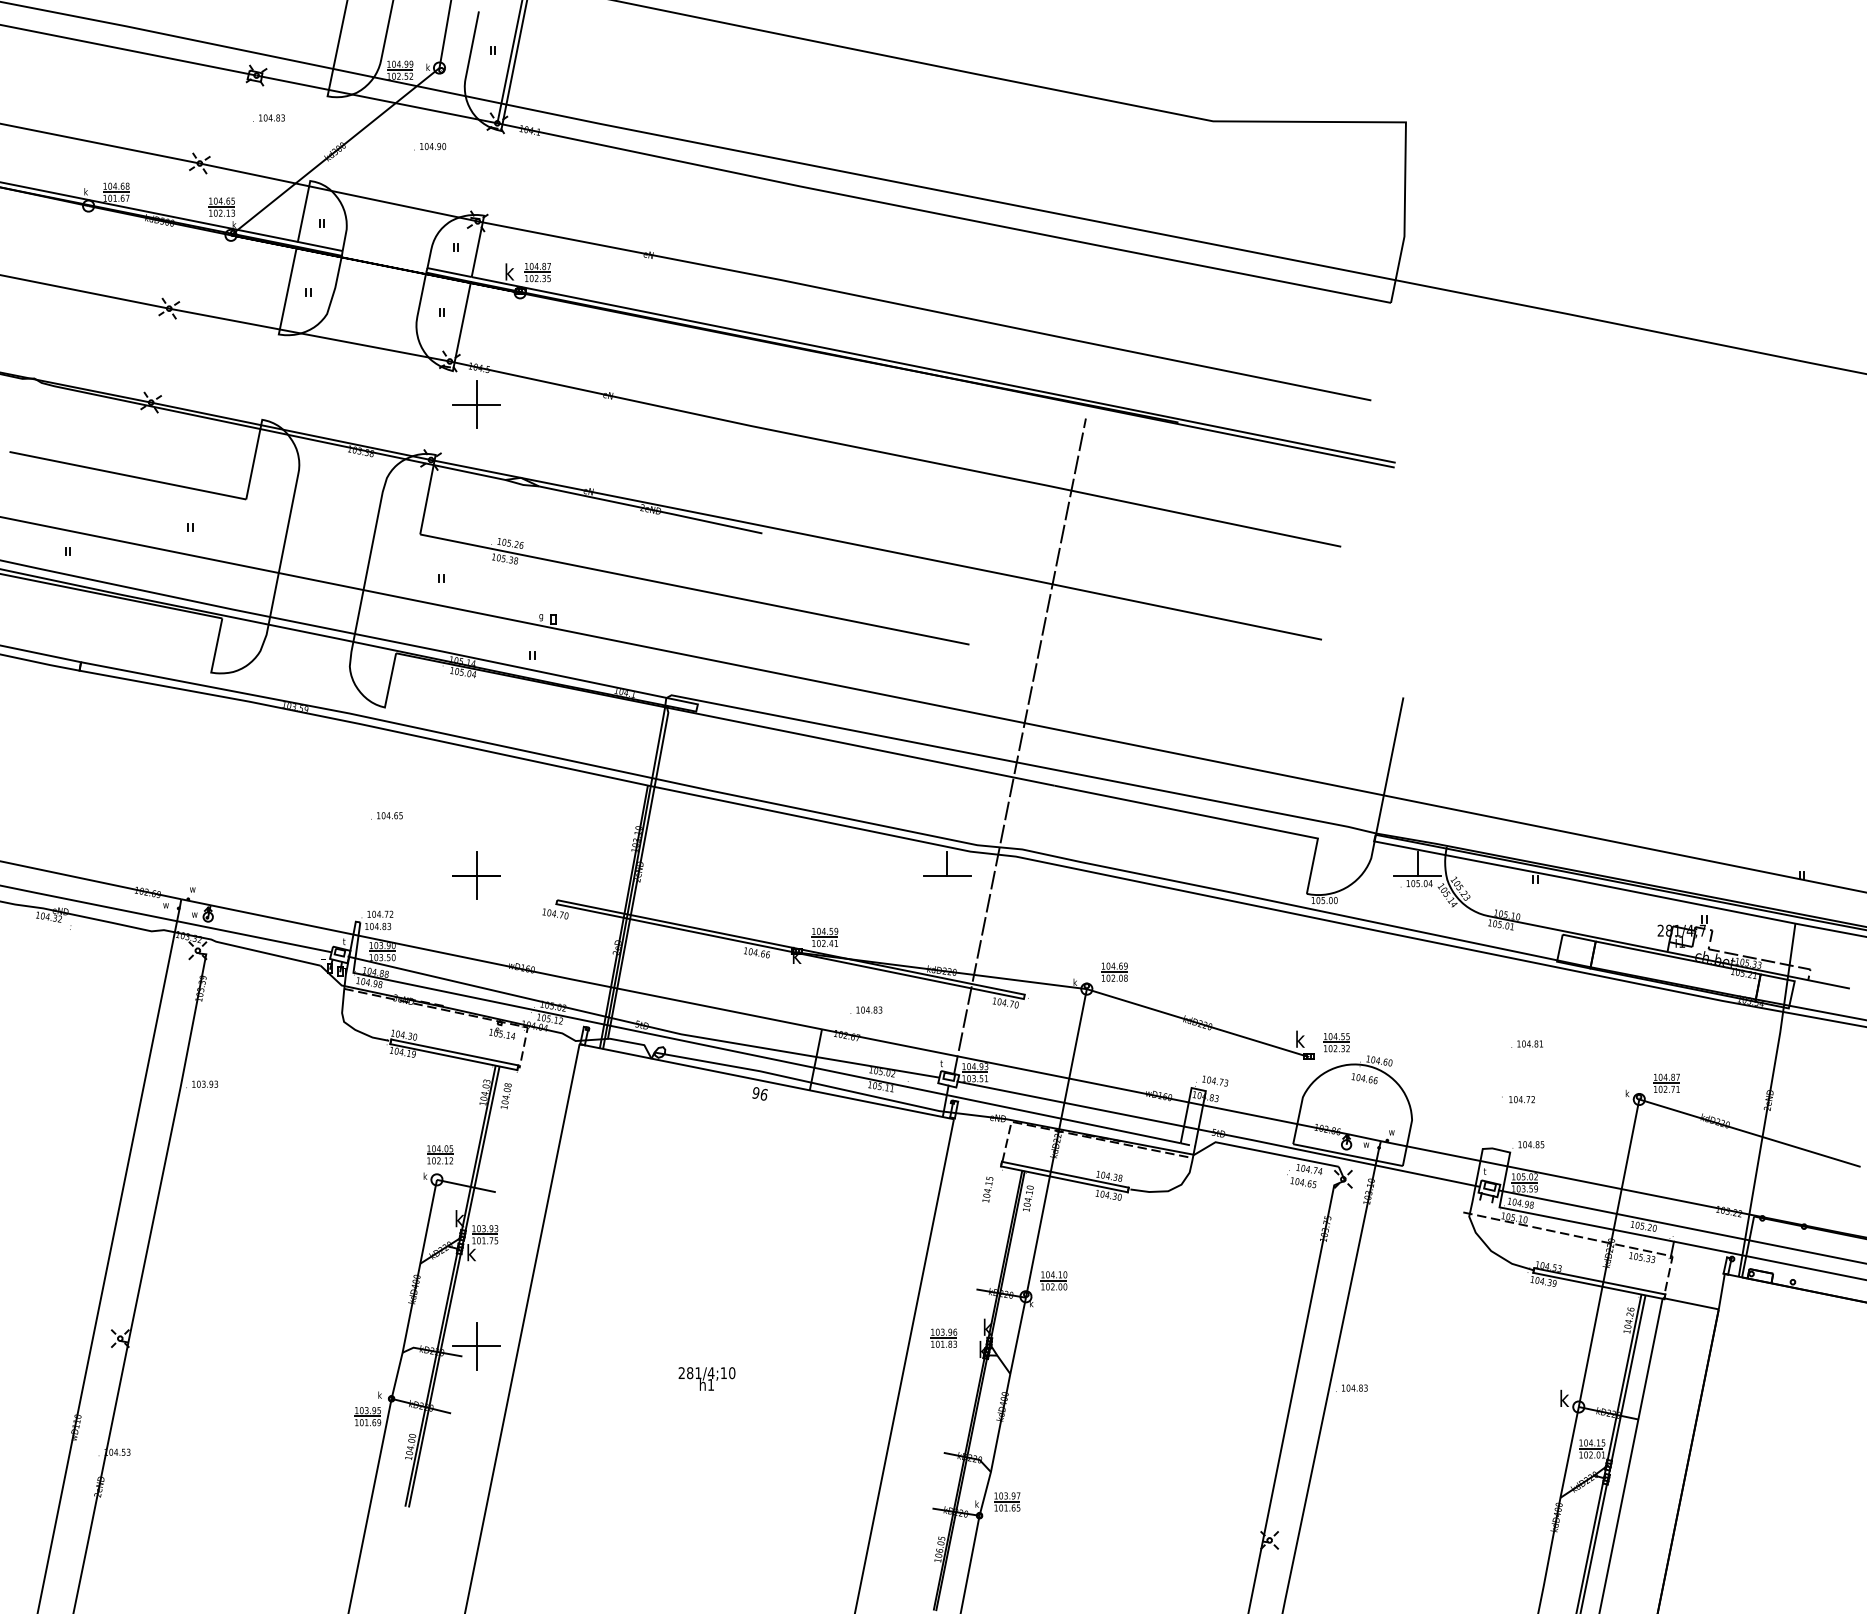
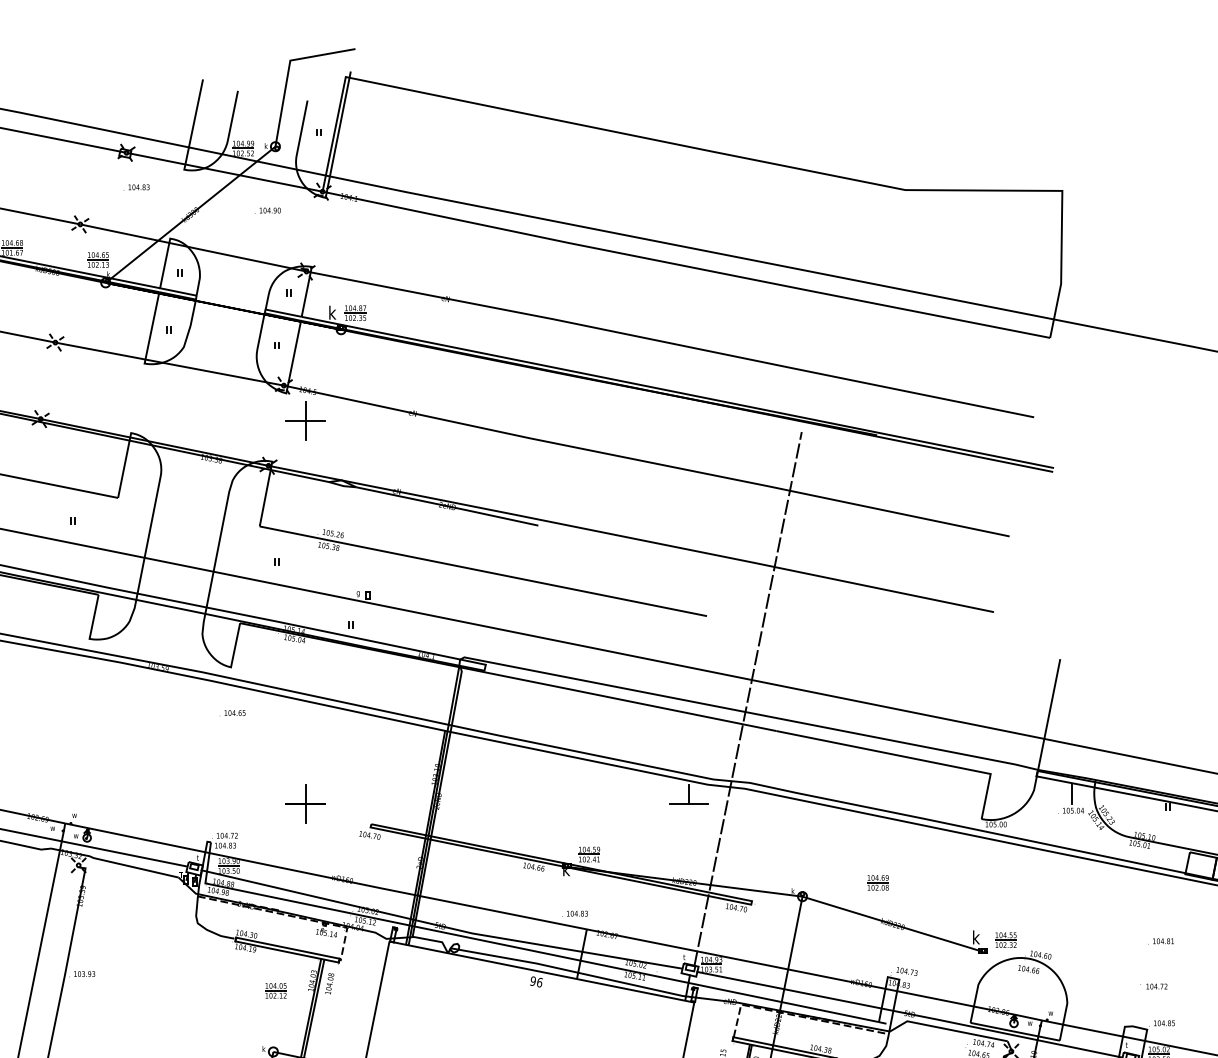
text: (386, 815) -> (232, 712), moved
line: (1417, 875) -> (1071, 804), removed
part: (1114, 971) -> (877, 882), moved
text: (866, 1009) -> (575, 913), moved
part: (440, 1154) -> (276, 990), moved

